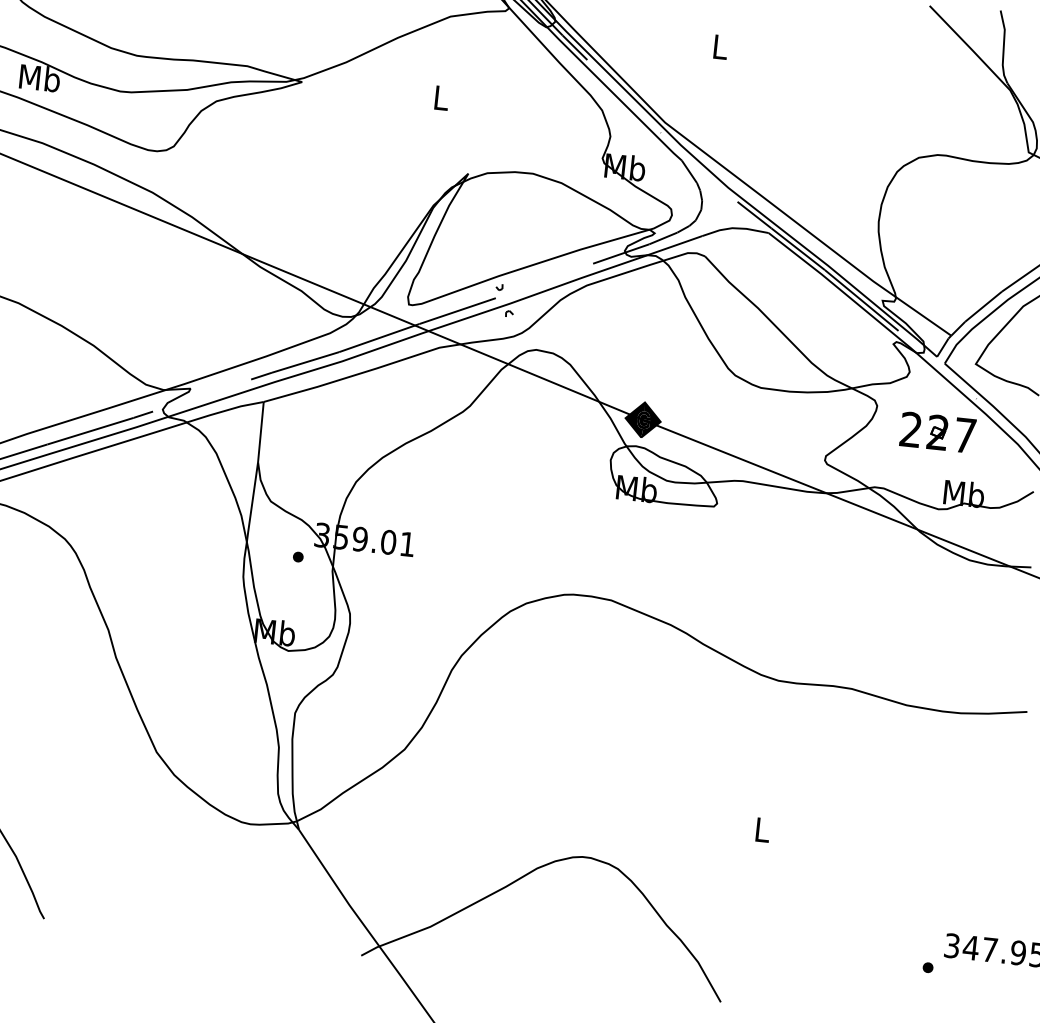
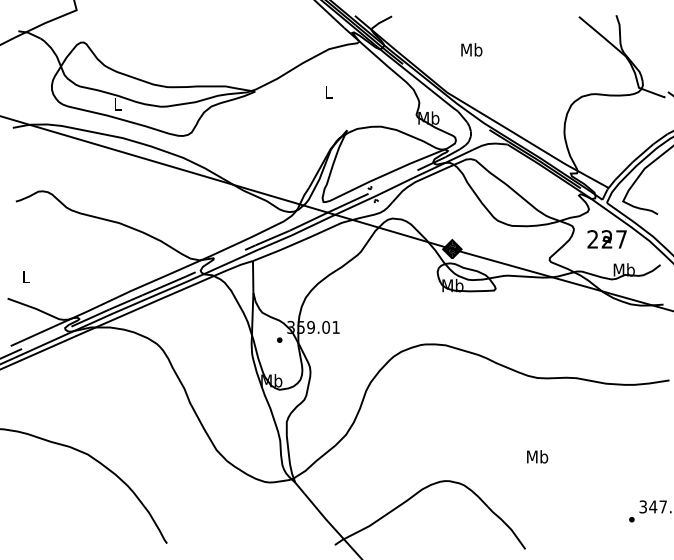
text: (719, 46) -> (471, 49), L -> Mb
text: (39, 78) -> (117, 104), Mb -> L
text: (762, 829) -> (537, 456), L -> Mb

